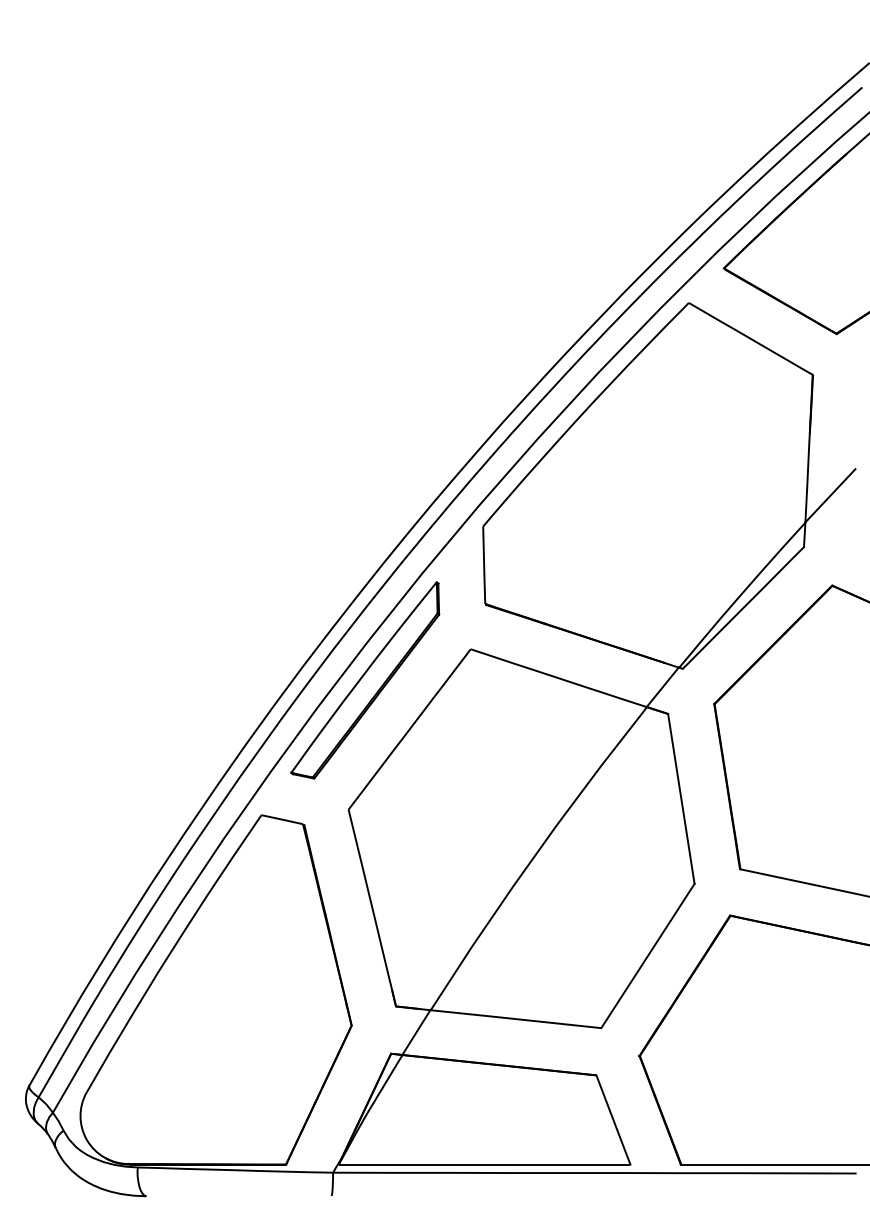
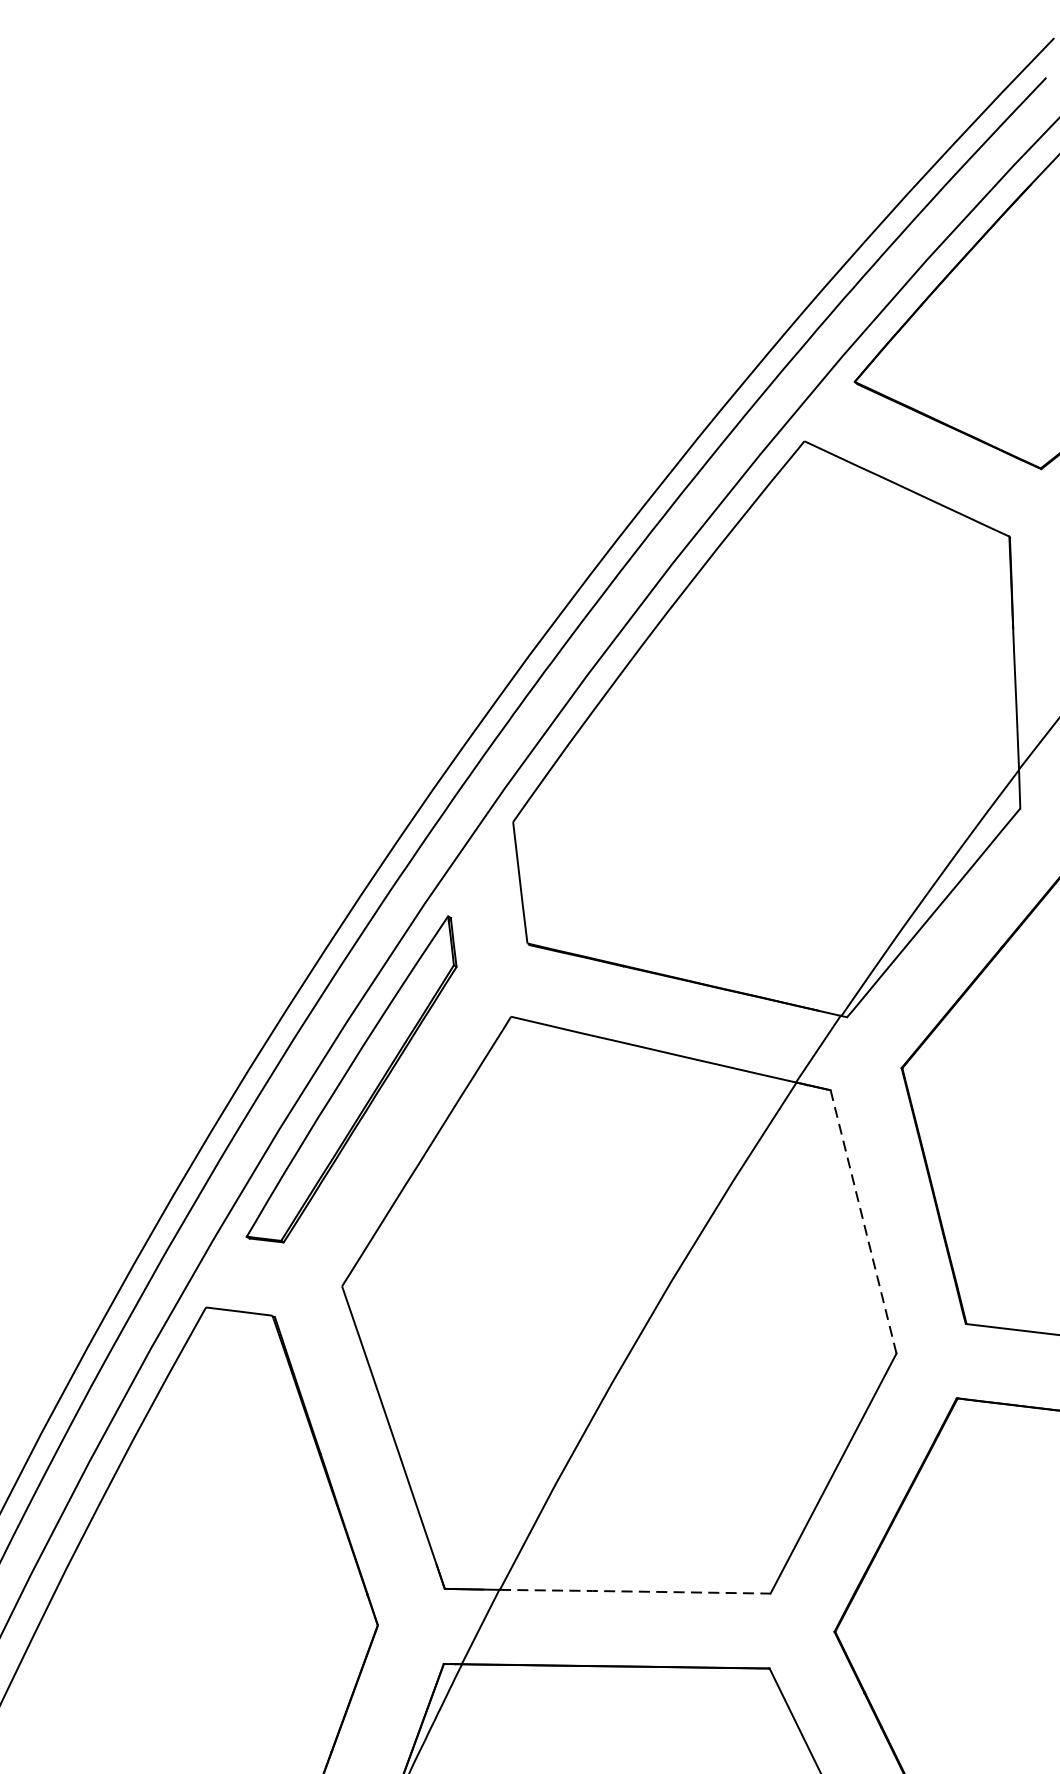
line: (681, 798) -> (863, 1221), solid -> dashed
line: (516, 1019) -> (636, 1592), solid -> dashed

